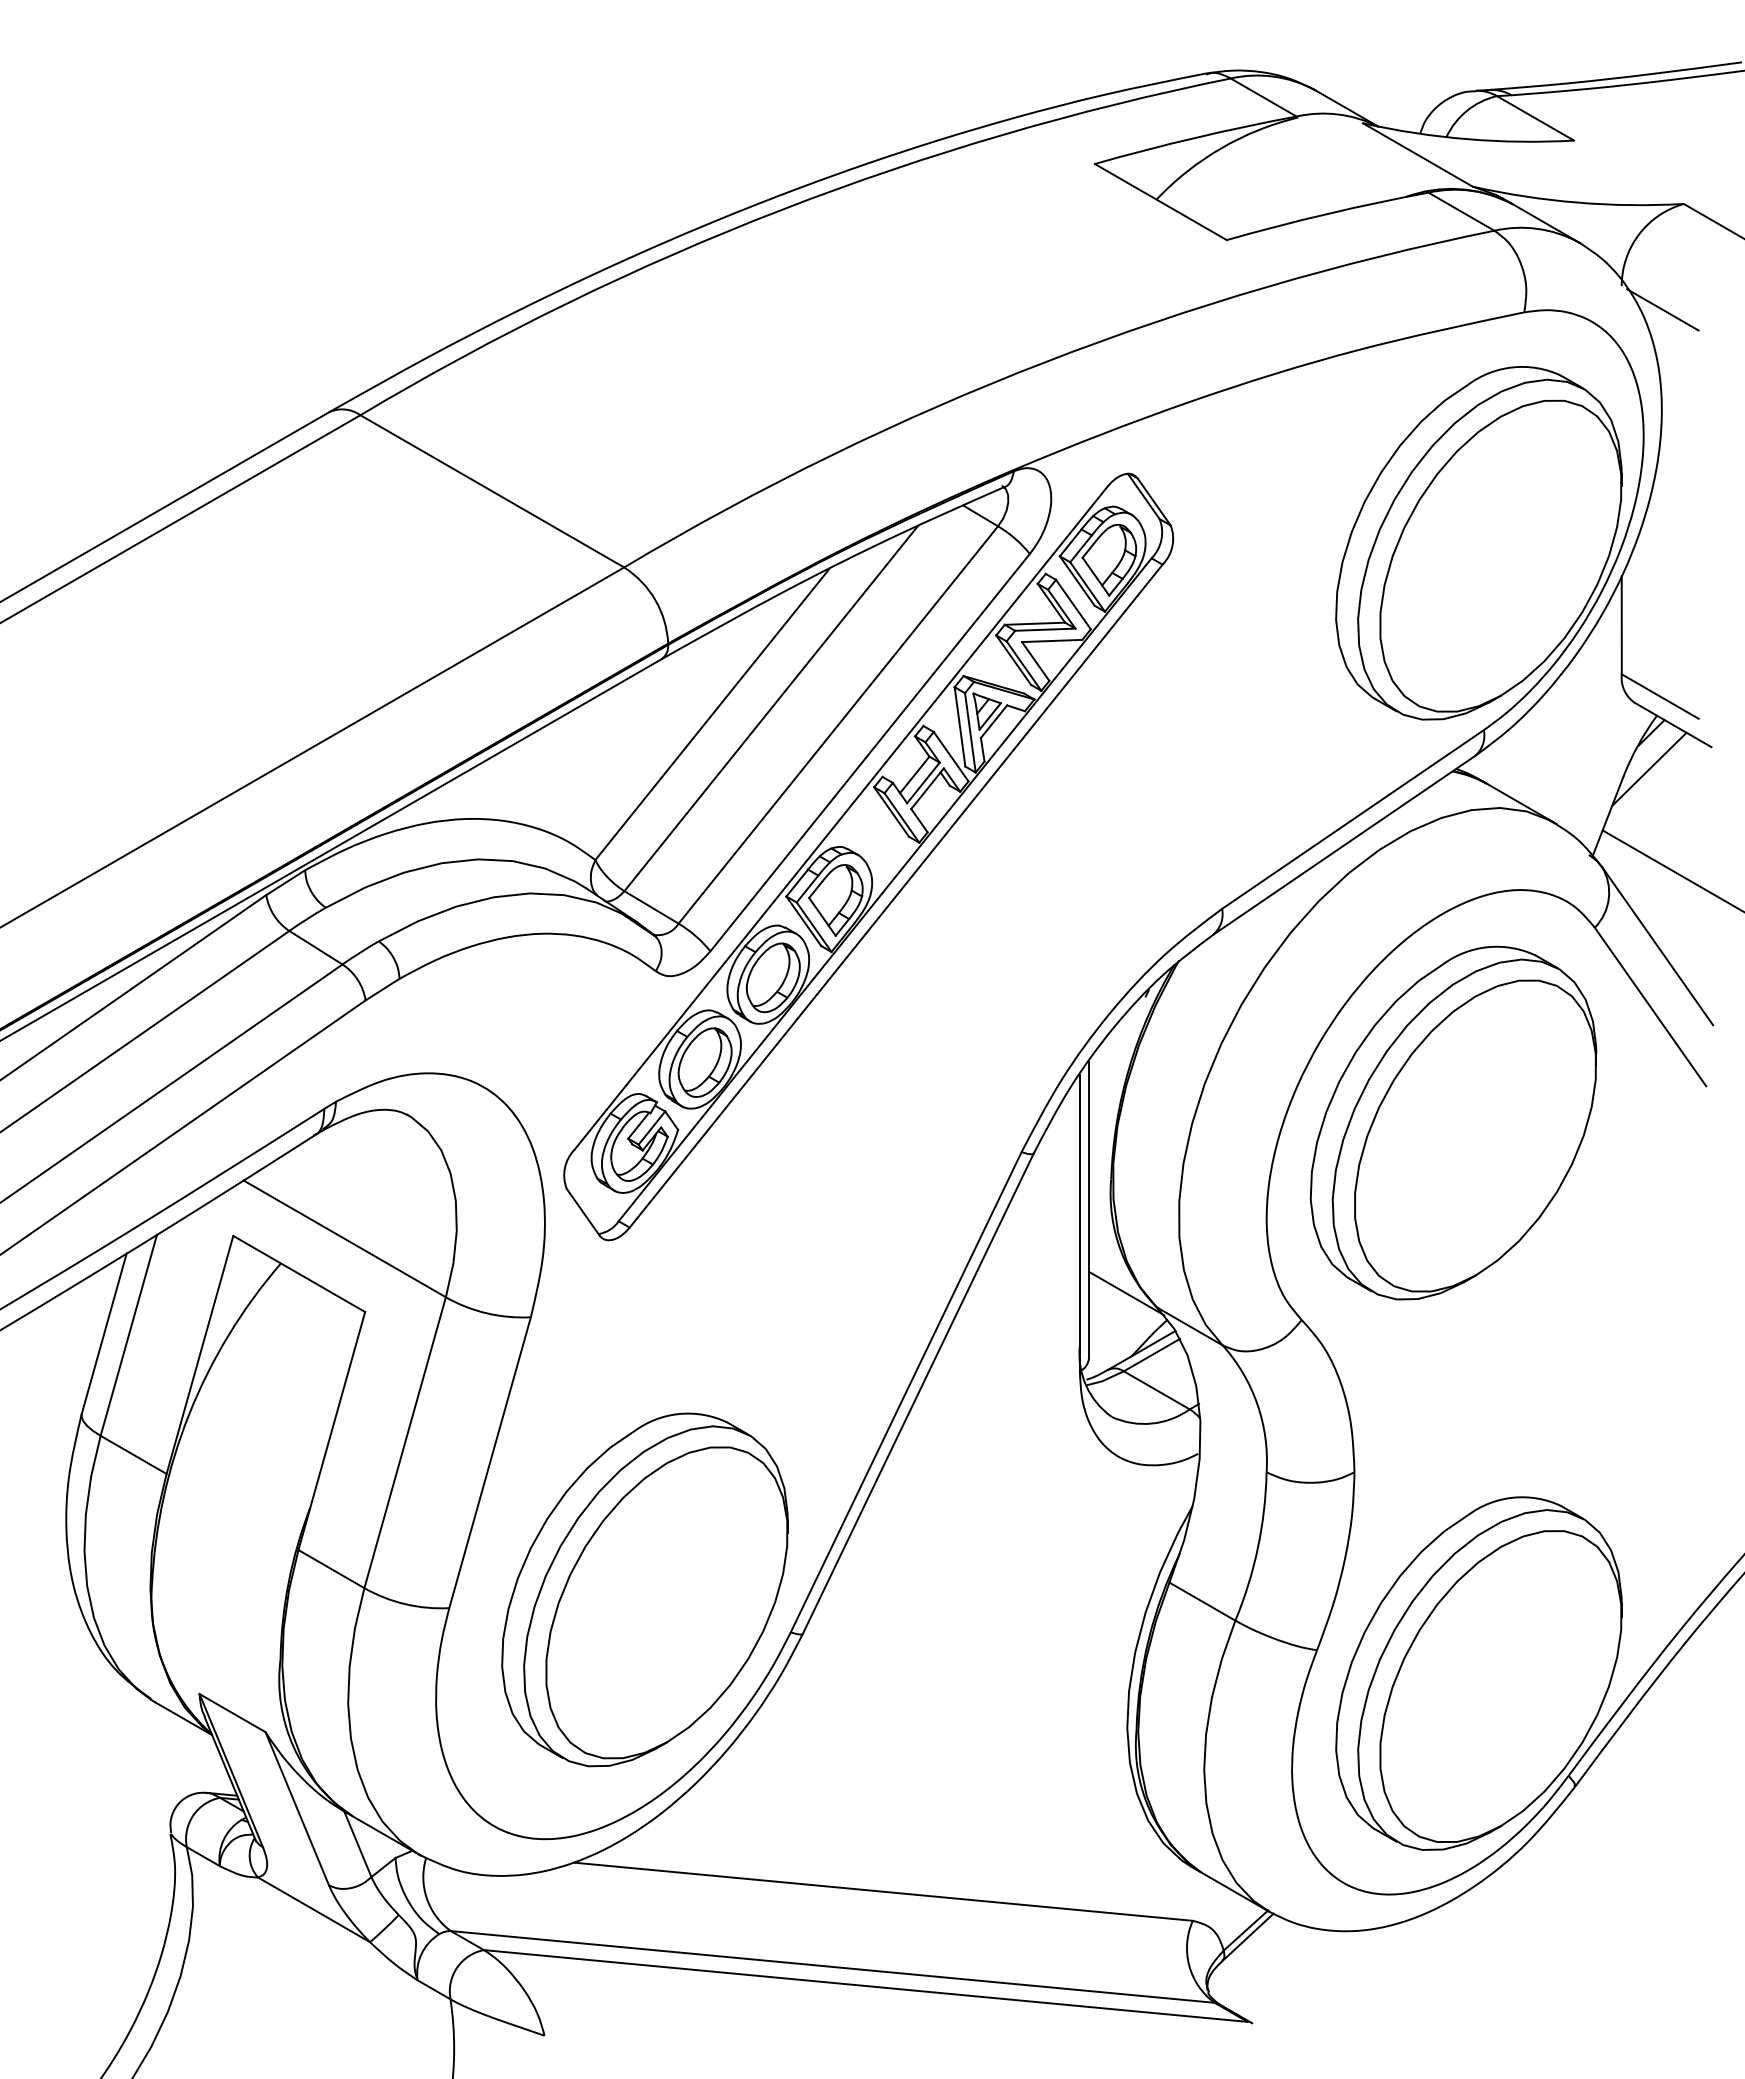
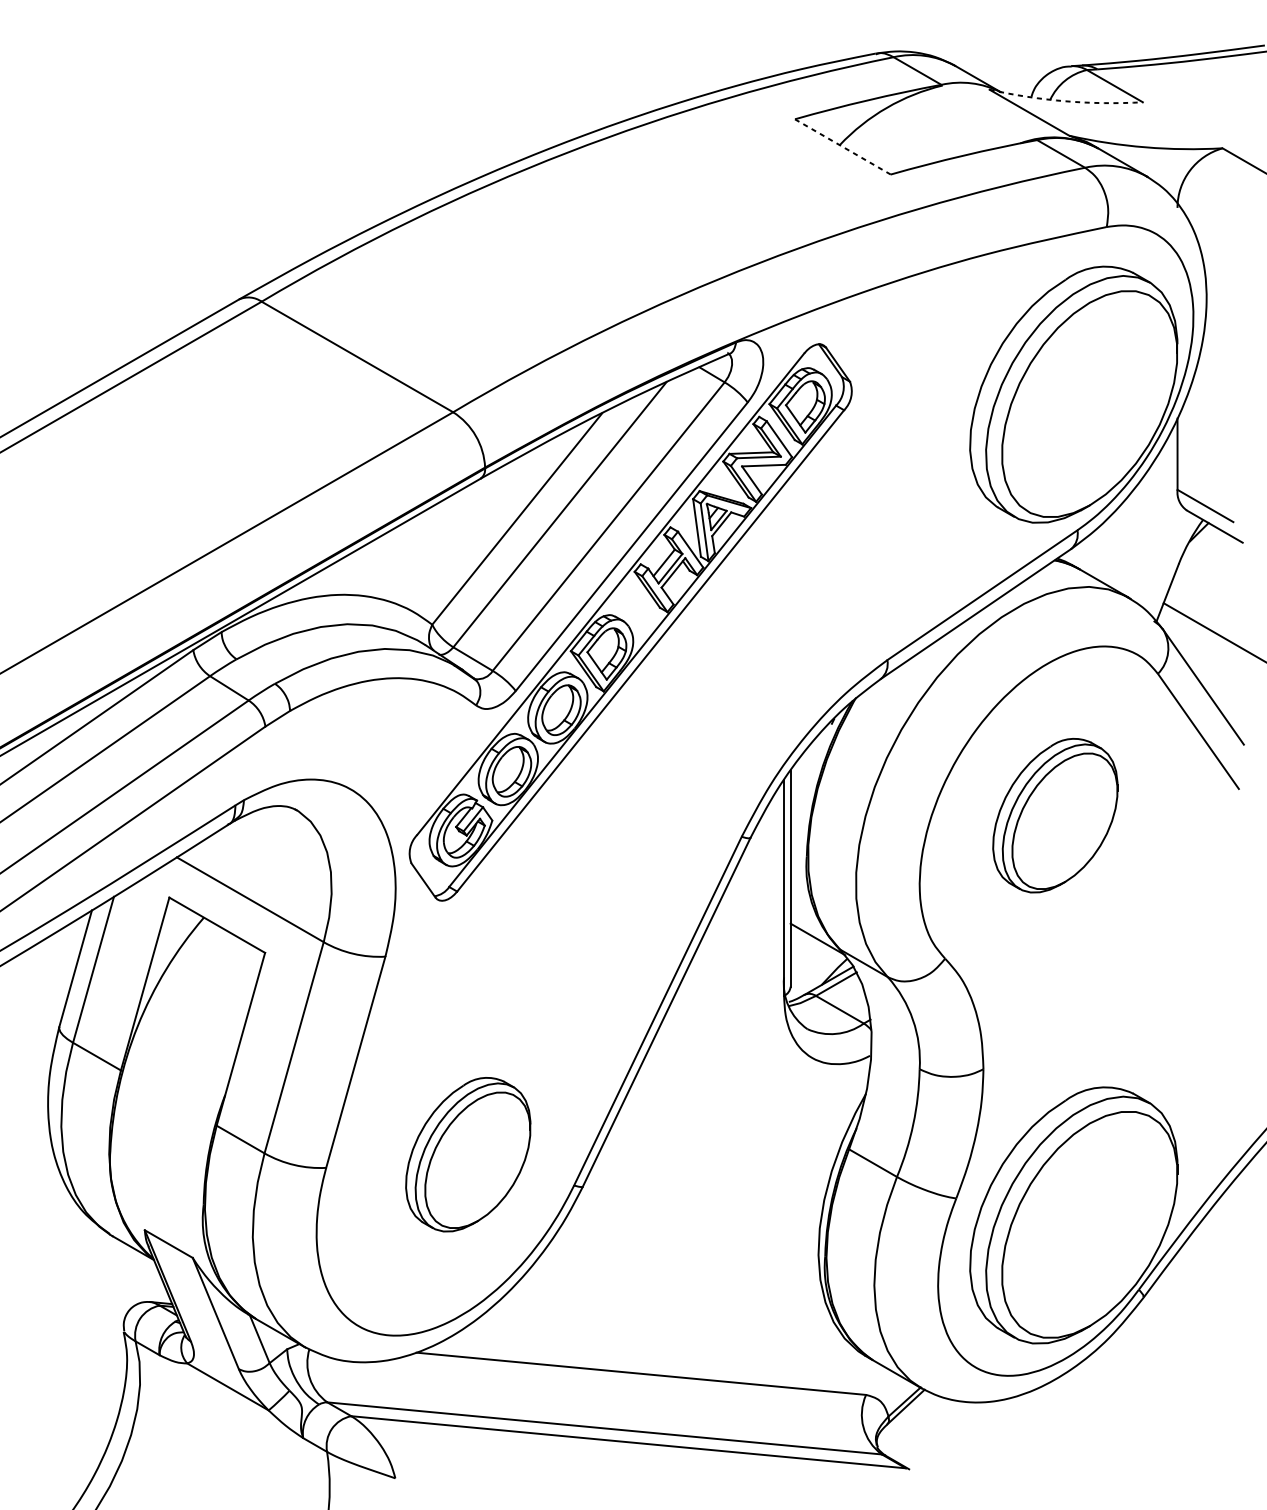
arc: (1467, 139) -> (1065, 101), solid -> dashed
line: (1161, 202) -> (843, 147), solid -> dashed
line: (1662, 309) -> (1207, 224), removed
line: (1649, 769) -> (1197, 558), removed
part: (1453, 1122) -> (1055, 815), size x0.6
part: (644, 1589) -> (467, 1154), size x0.6

